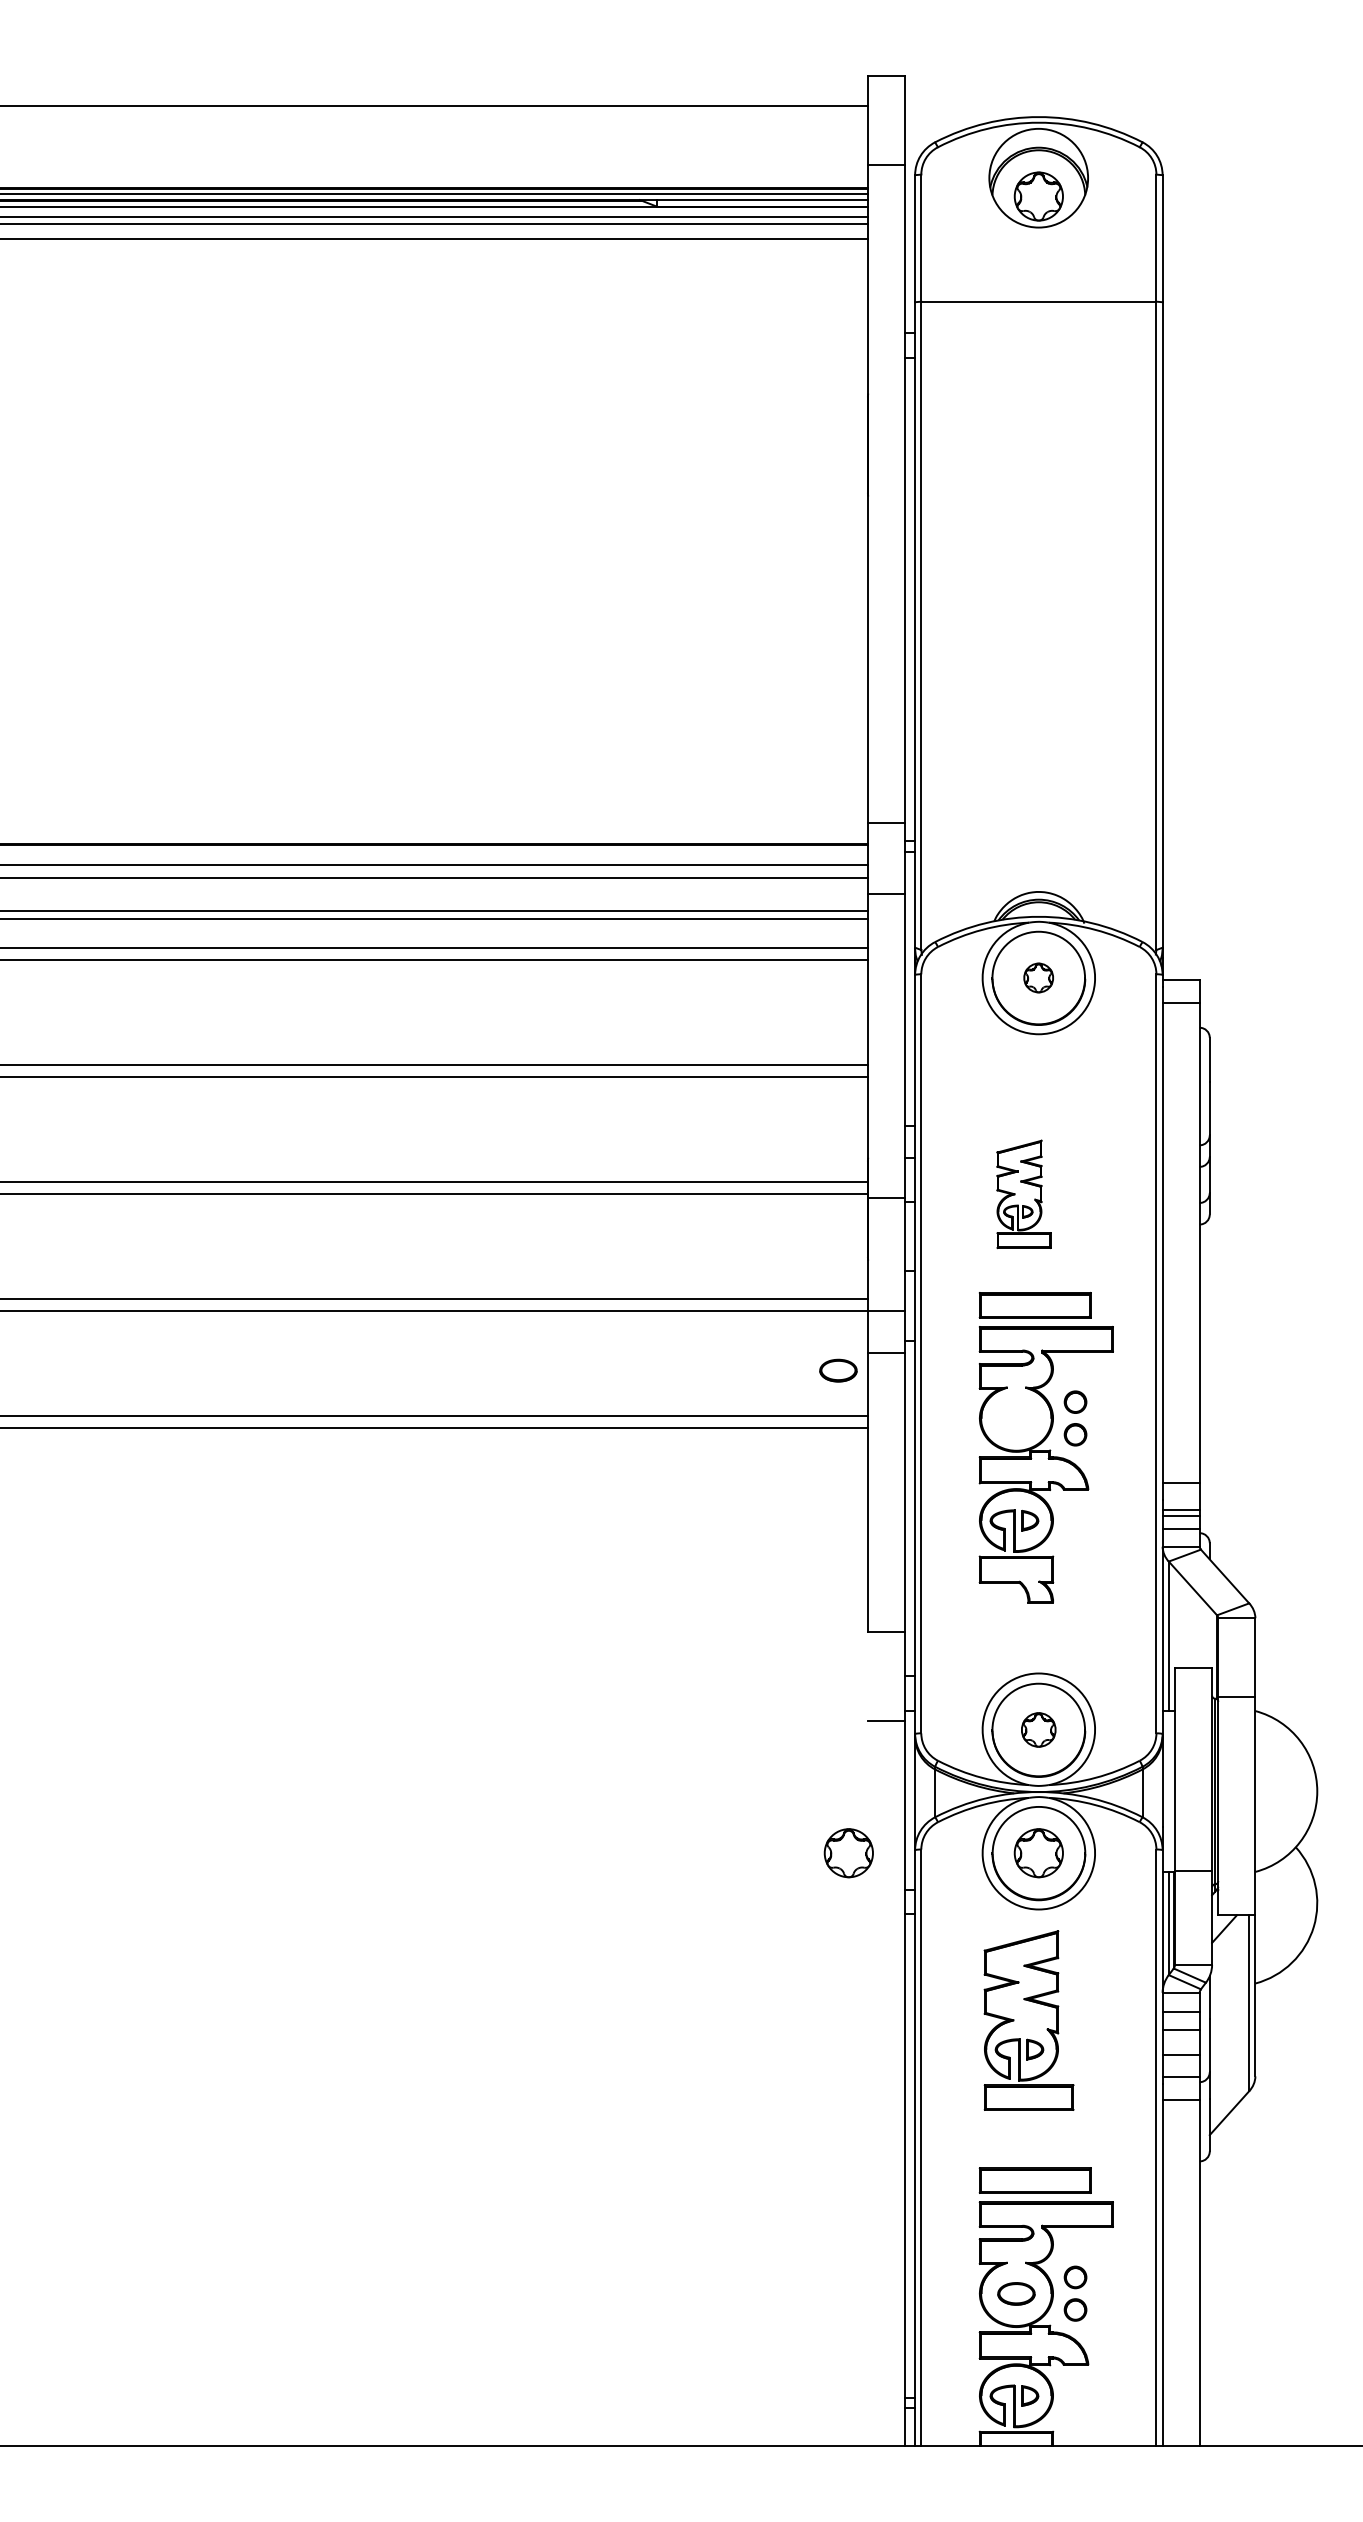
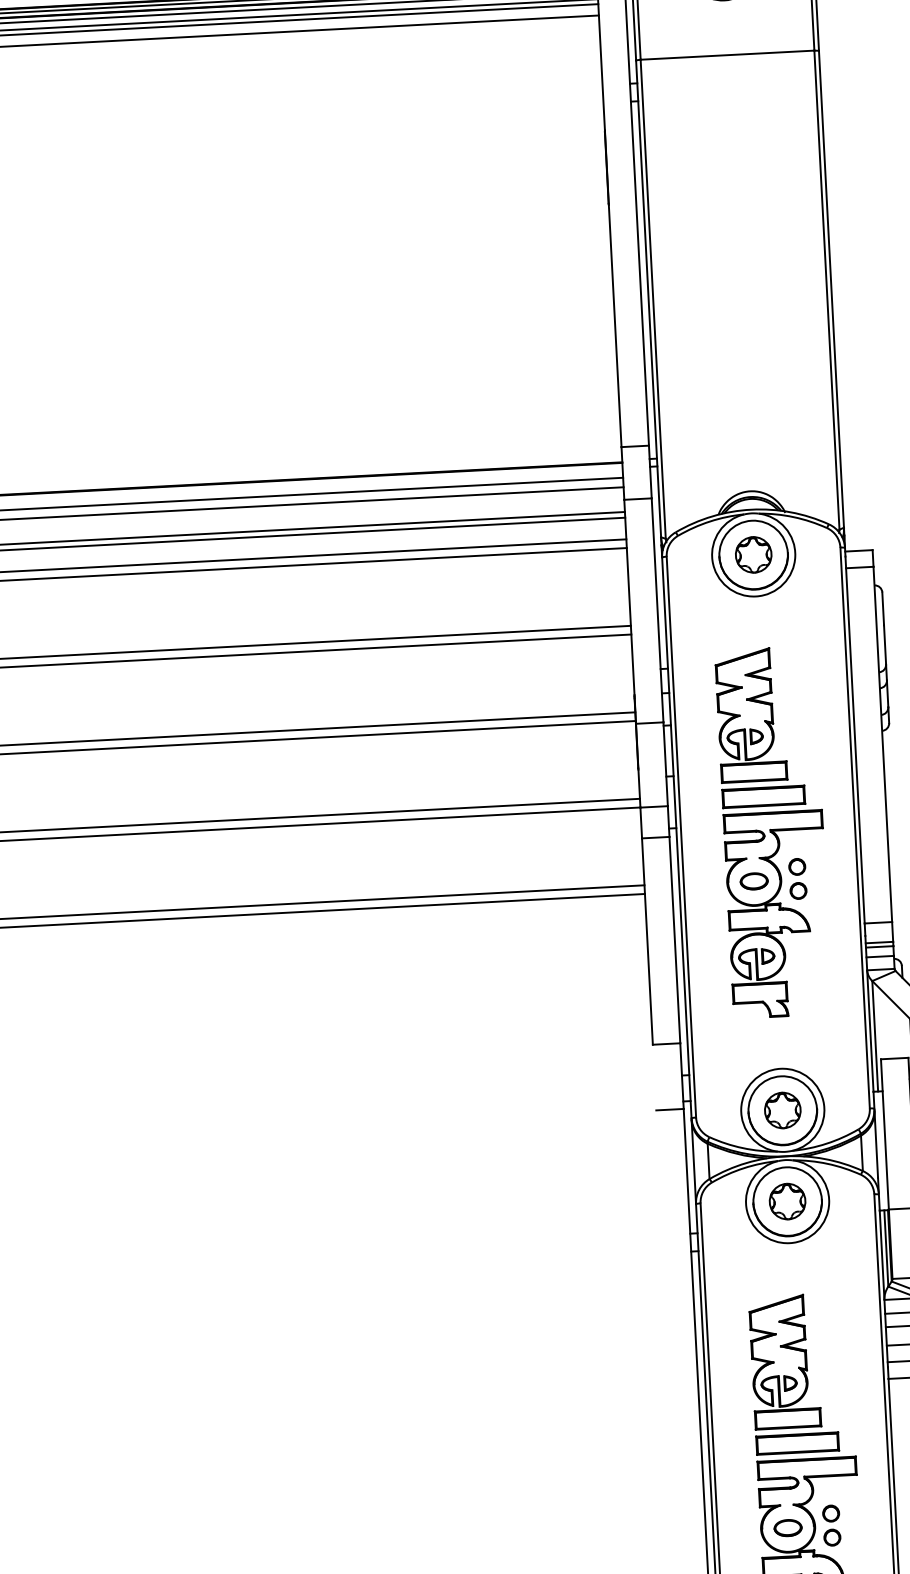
part: (1038, 977) -> (753, 554), size x1.67
part: (1023, 1194) -> (750, 715), size x1.67
part: (838, 1370) -> (754, 881), moved
part: (1038, 1729) -> (782, 1110), size x1.43
part: (848, 1853) -> (646, 1209), removed
part: (1028, 2020) -> (784, 1361), moved

